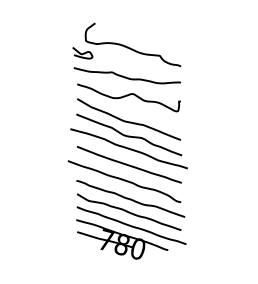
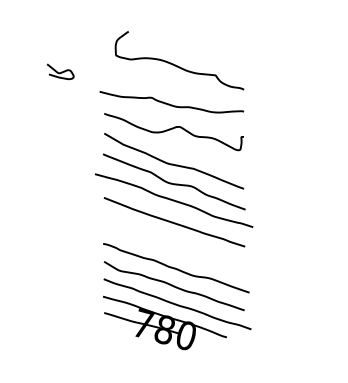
curve: (83, 52) -> (61, 71), moved
curve: (124, 180) -> (167, 243), removed

